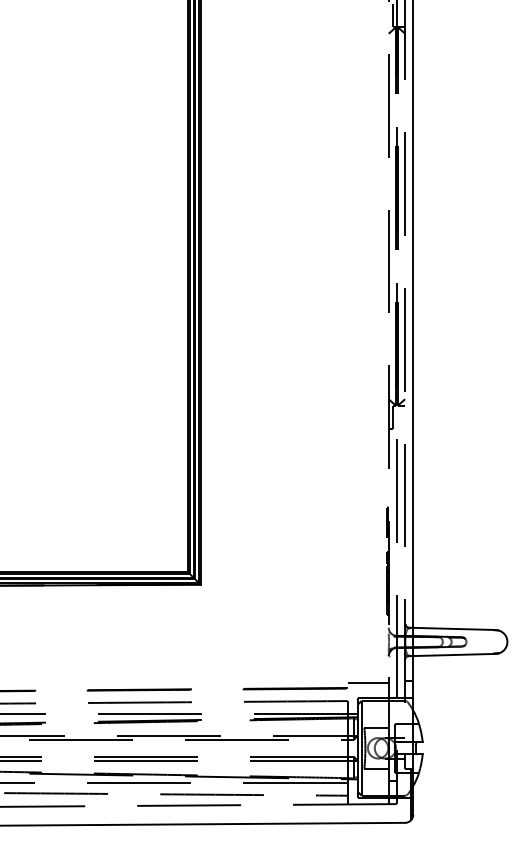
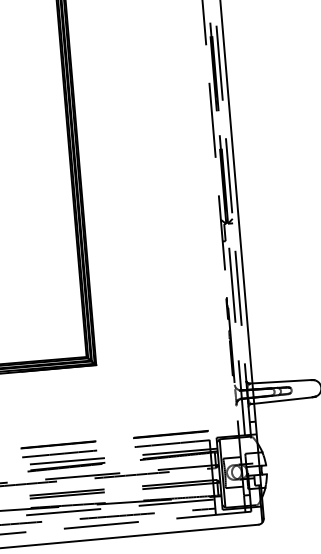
line: (367, 682) -> (222, 425), removed

